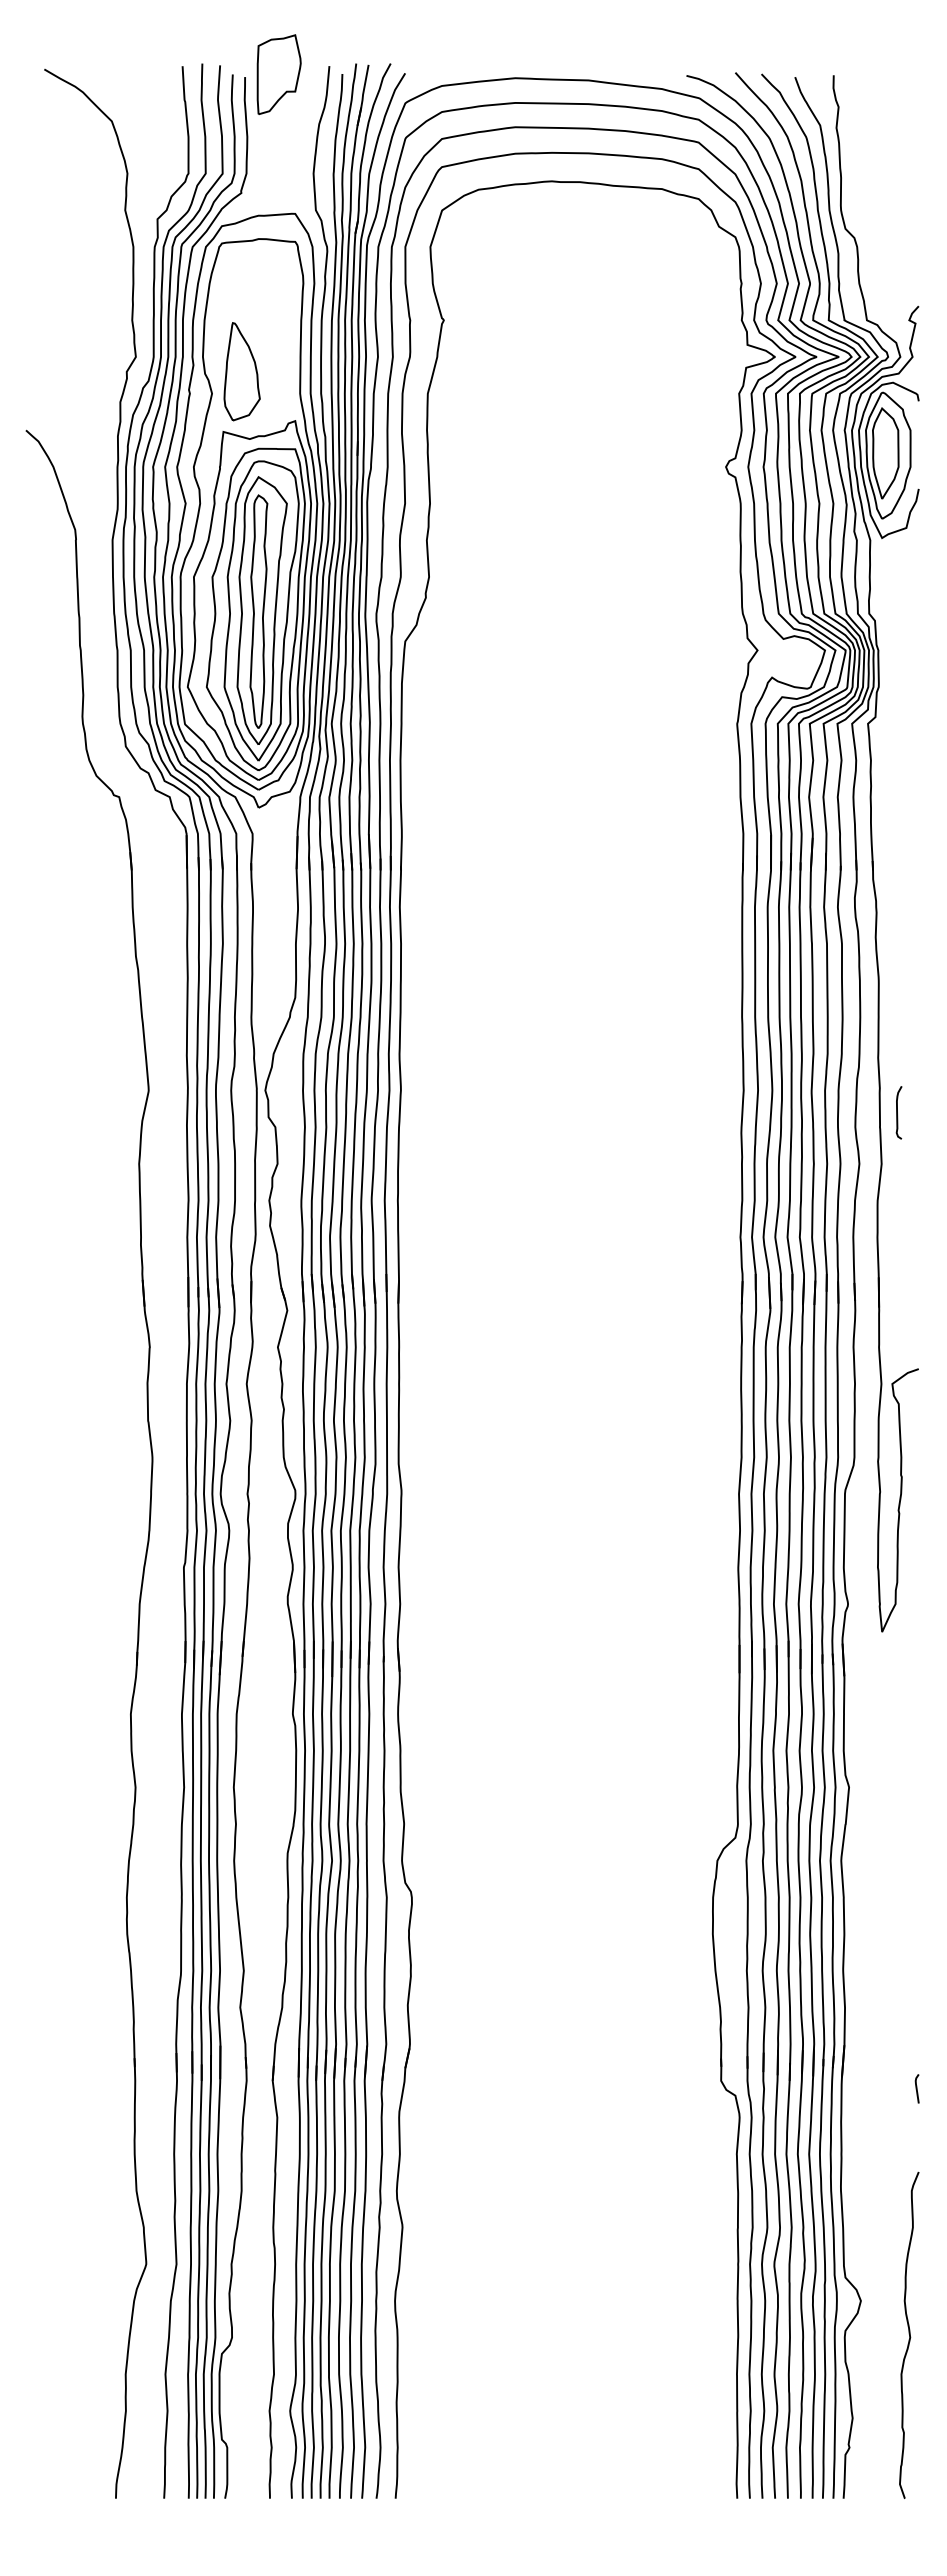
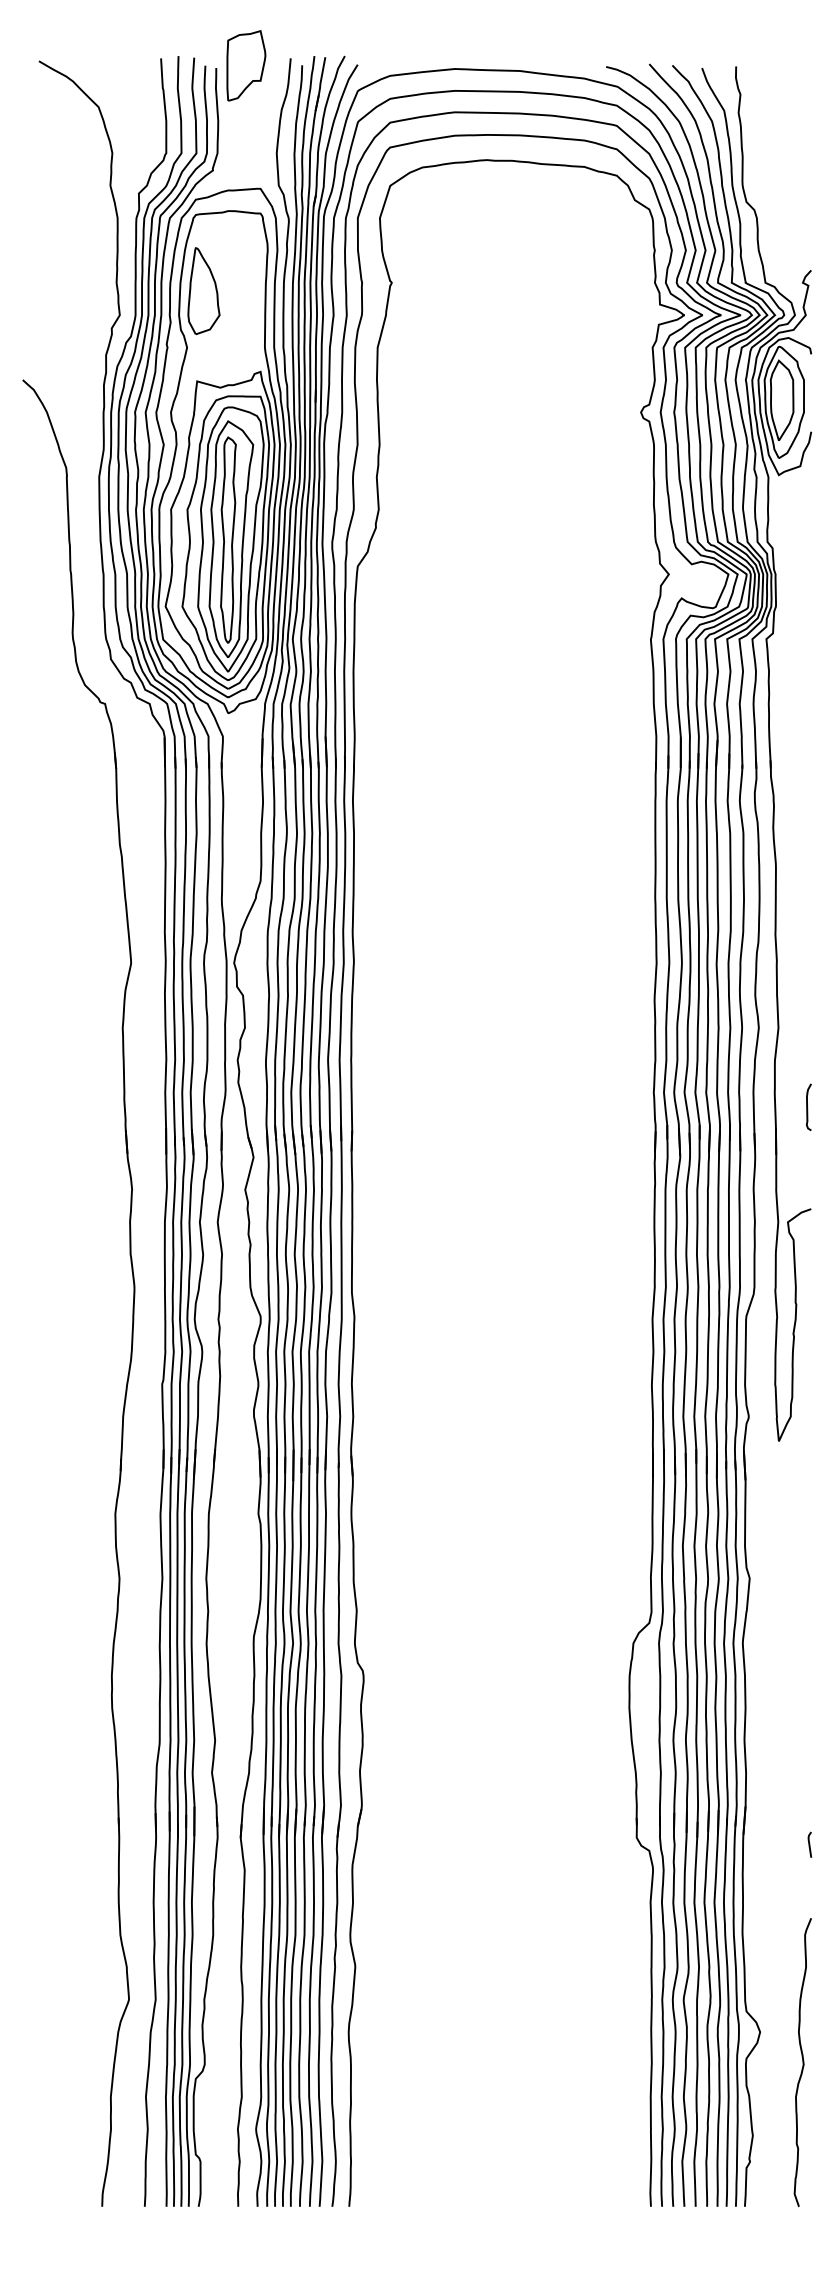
part: (241, 371) -> (203, 290), moved
curve: (897, 1112) -> (807, 1107), moved

